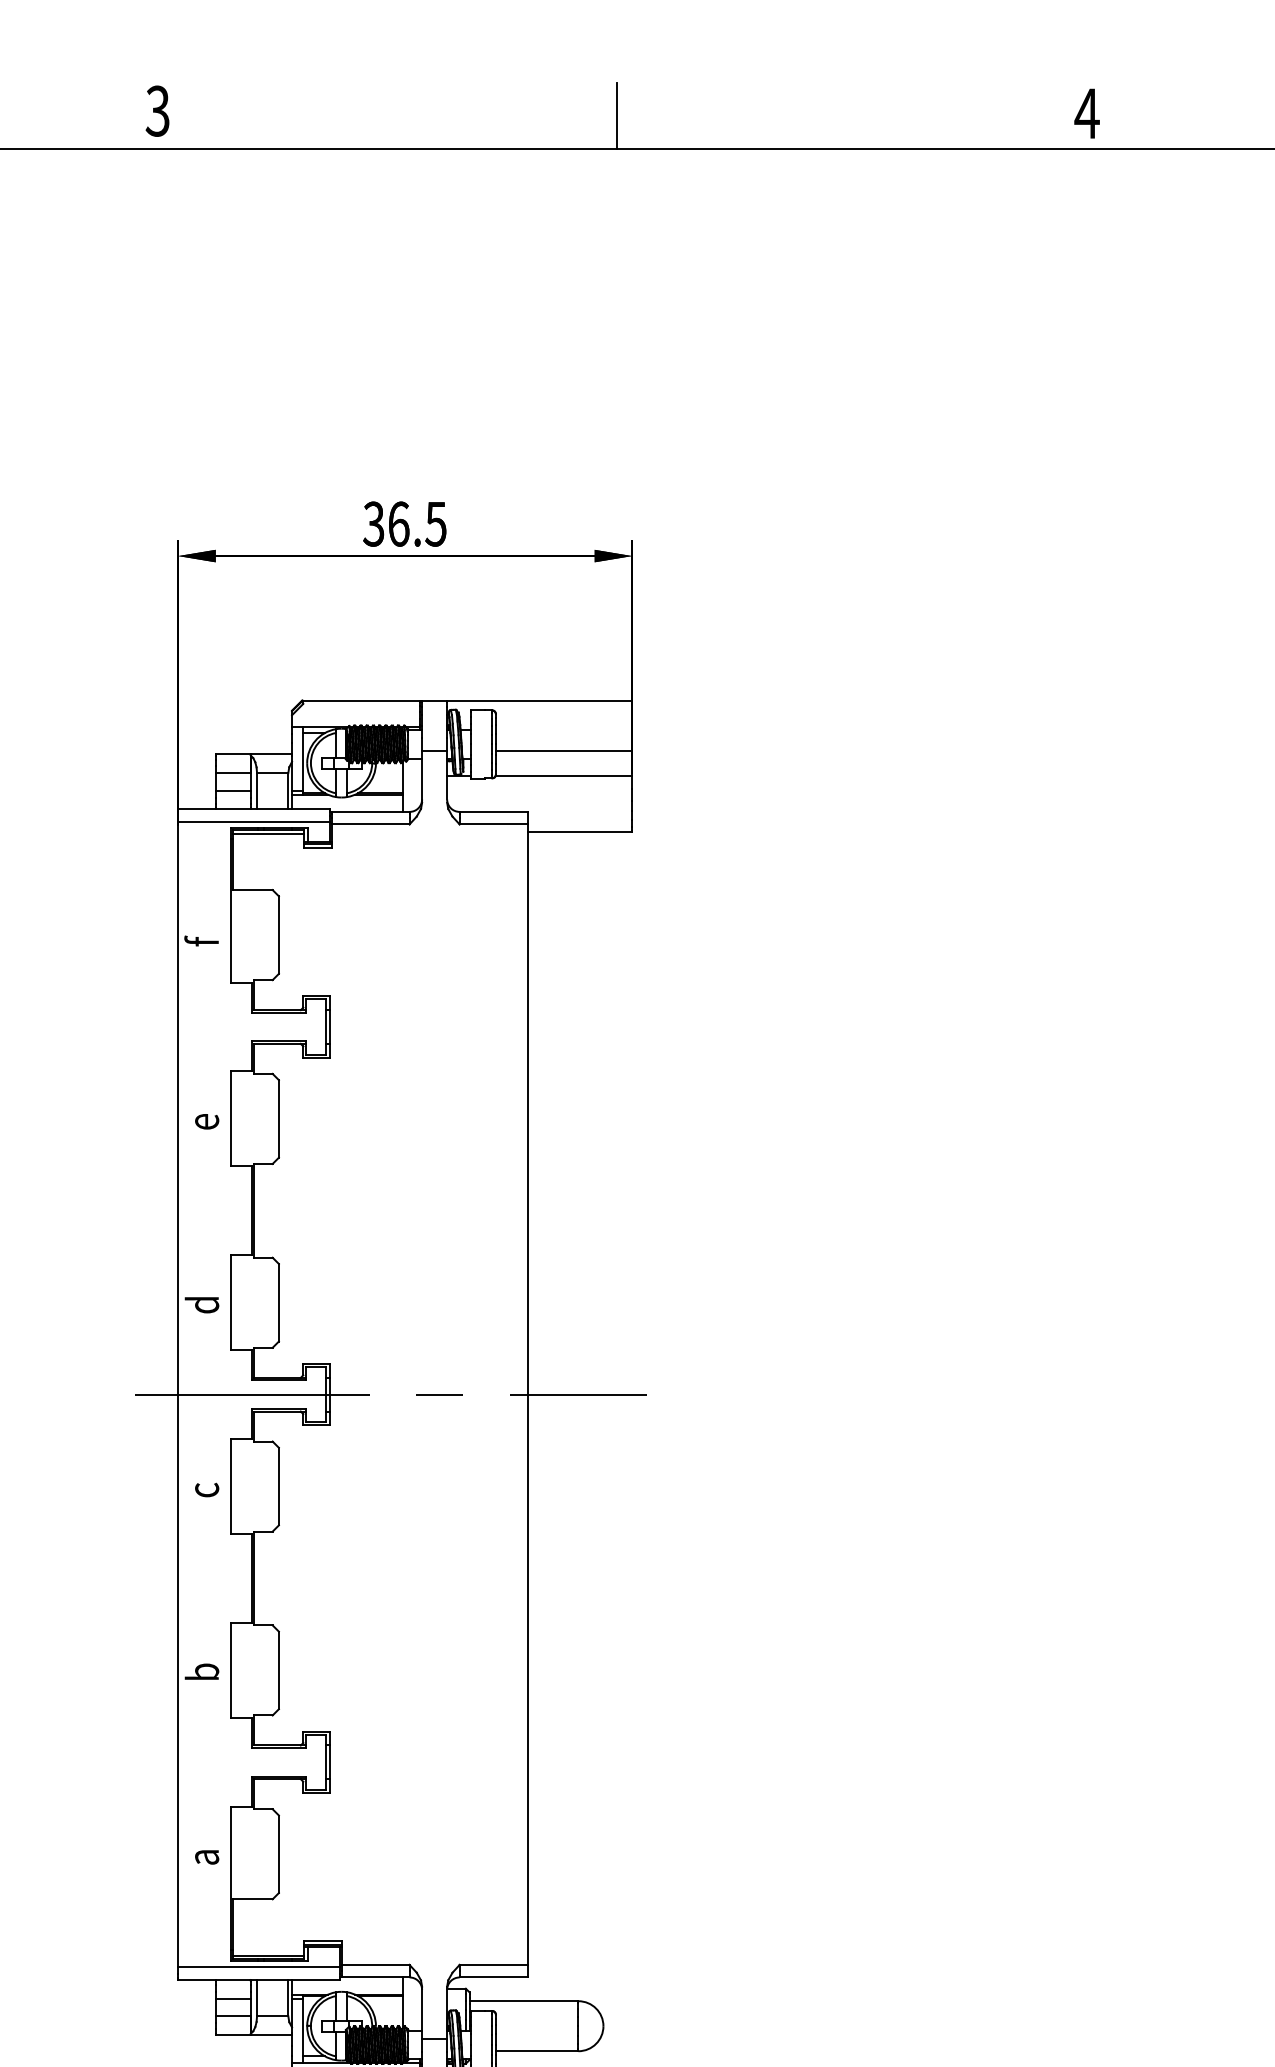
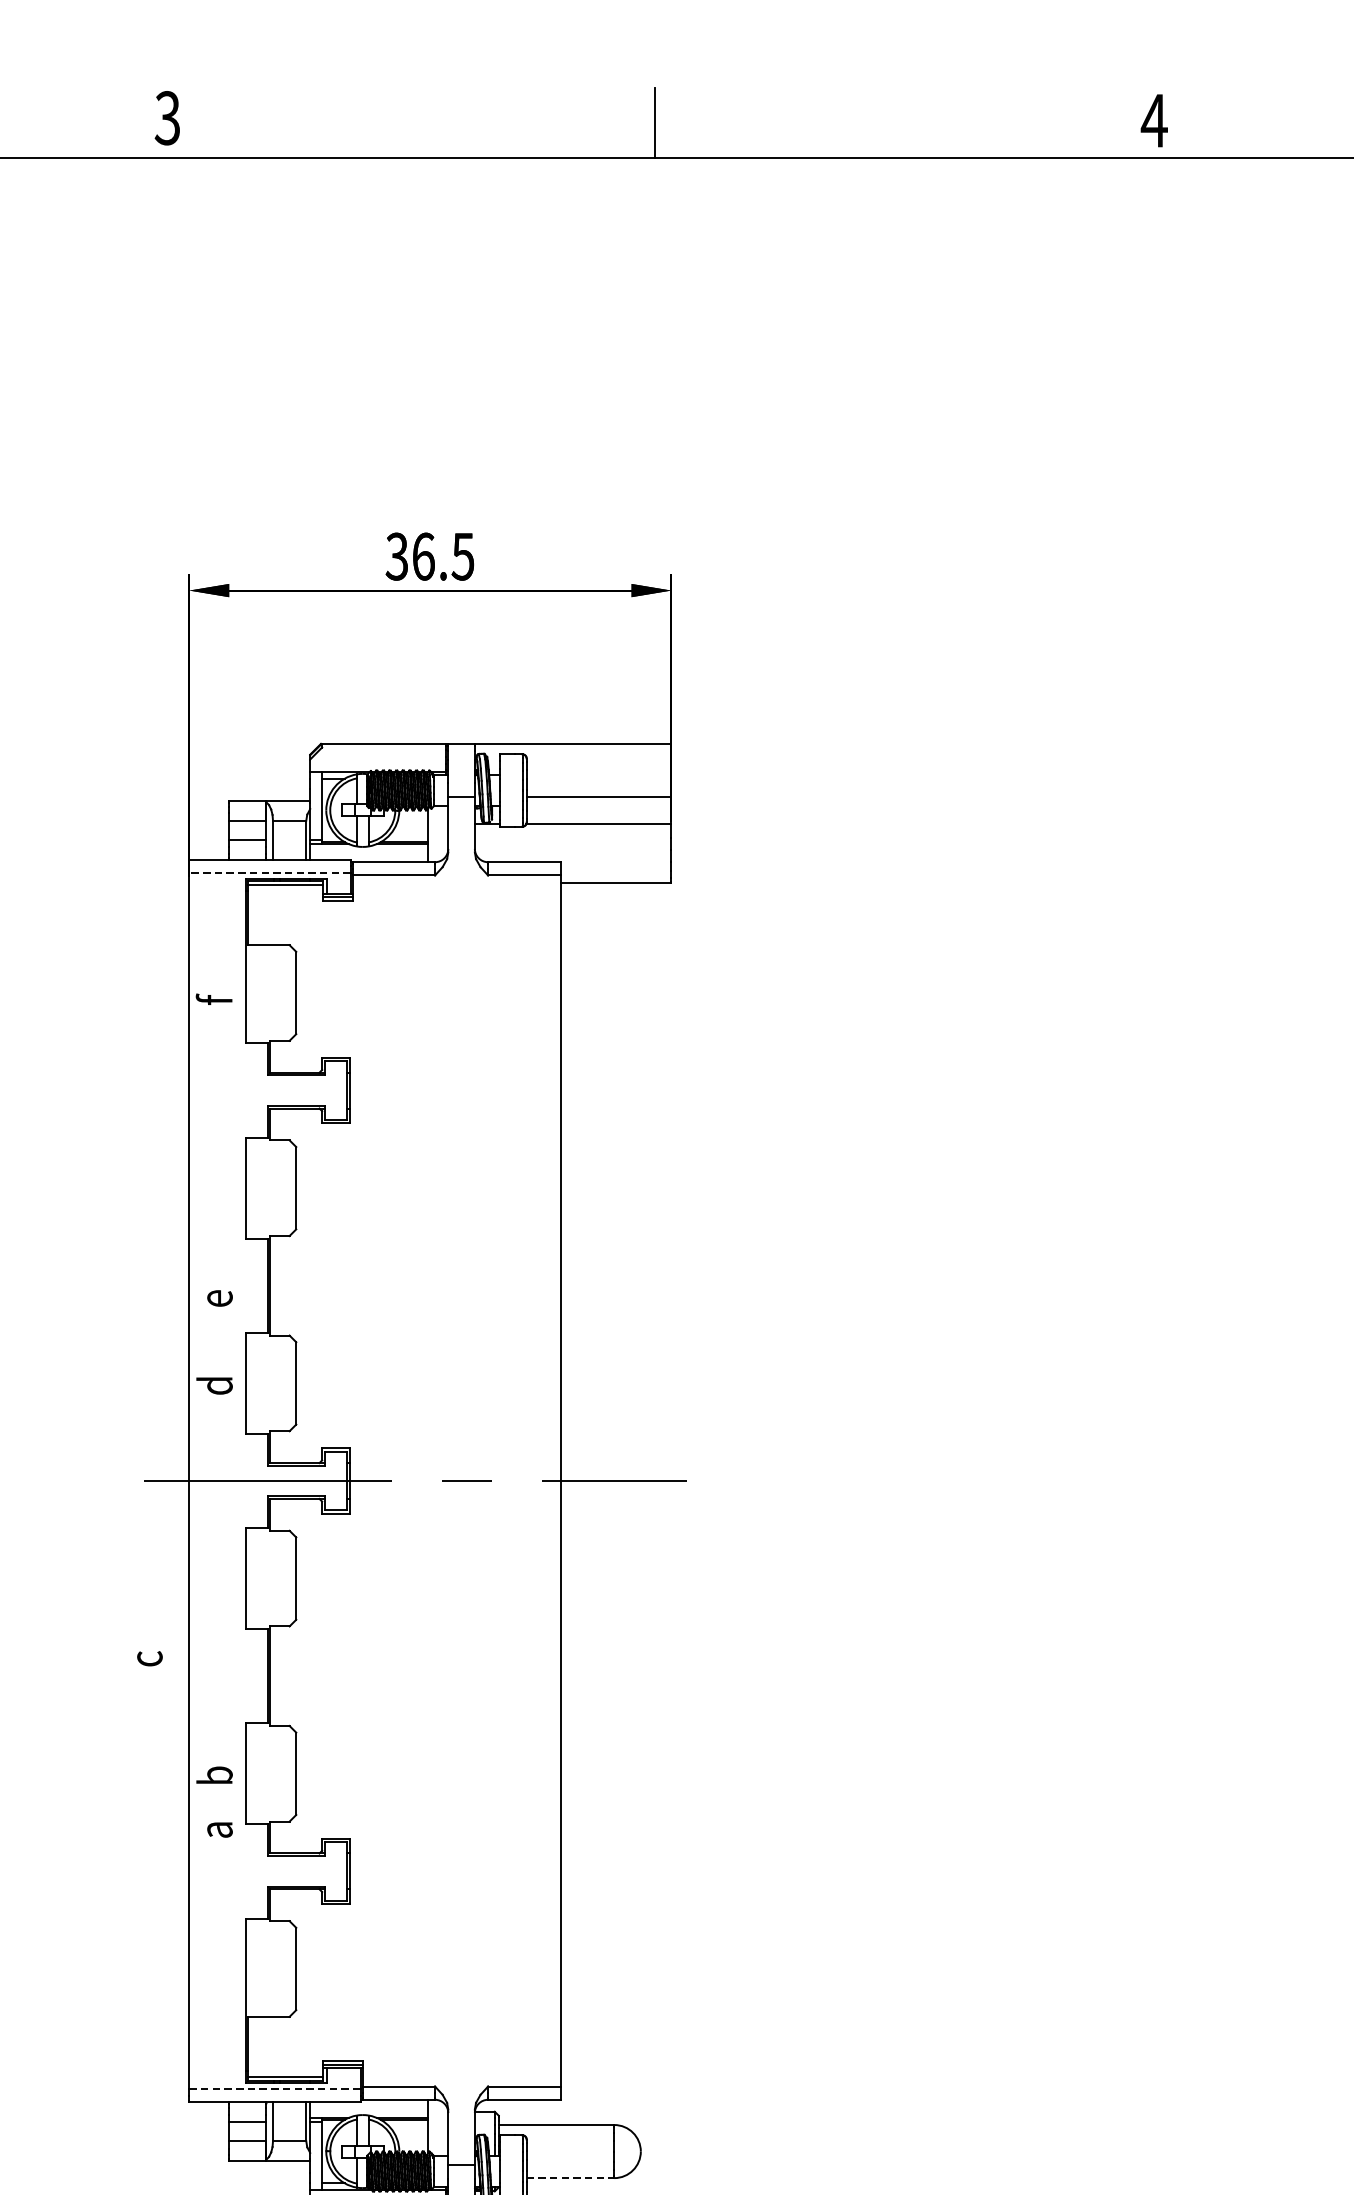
line: (254, 821) -> (270, 872), solid -> dashed
text: (207, 1121) -> (220, 1298), moved
text: (207, 1489) -> (150, 1658), moved
text: (207, 1857) -> (220, 1830), moved
line: (259, 1967) -> (275, 2089), solid -> dashed
line: (537, 2051) -> (570, 2178), solid -> dashed

